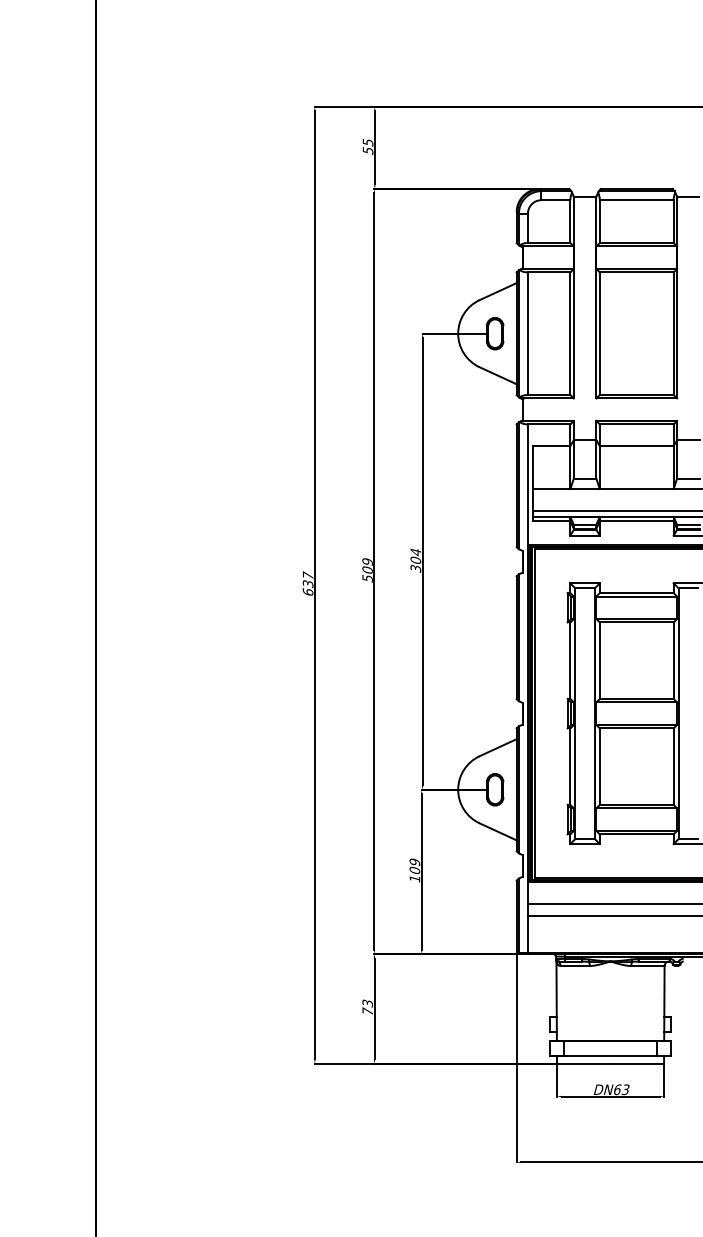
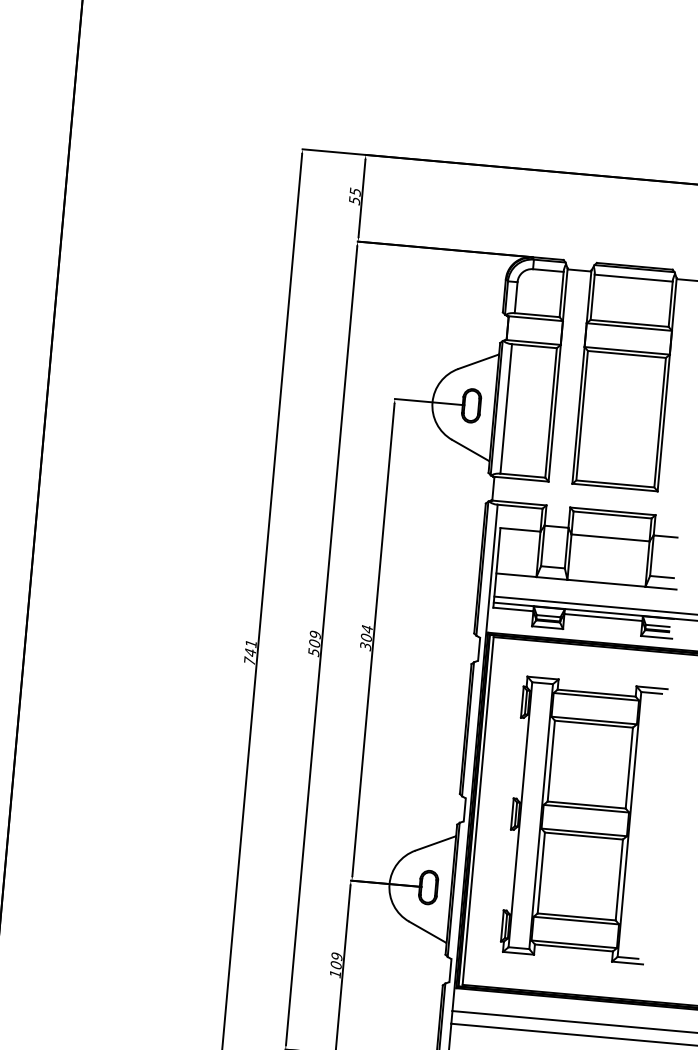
text: (307, 583) -> (249, 652), 637 -> 741
line: (570, 660) -> (520, 758), removed
line: (570, 766) -> (510, 870), removed

